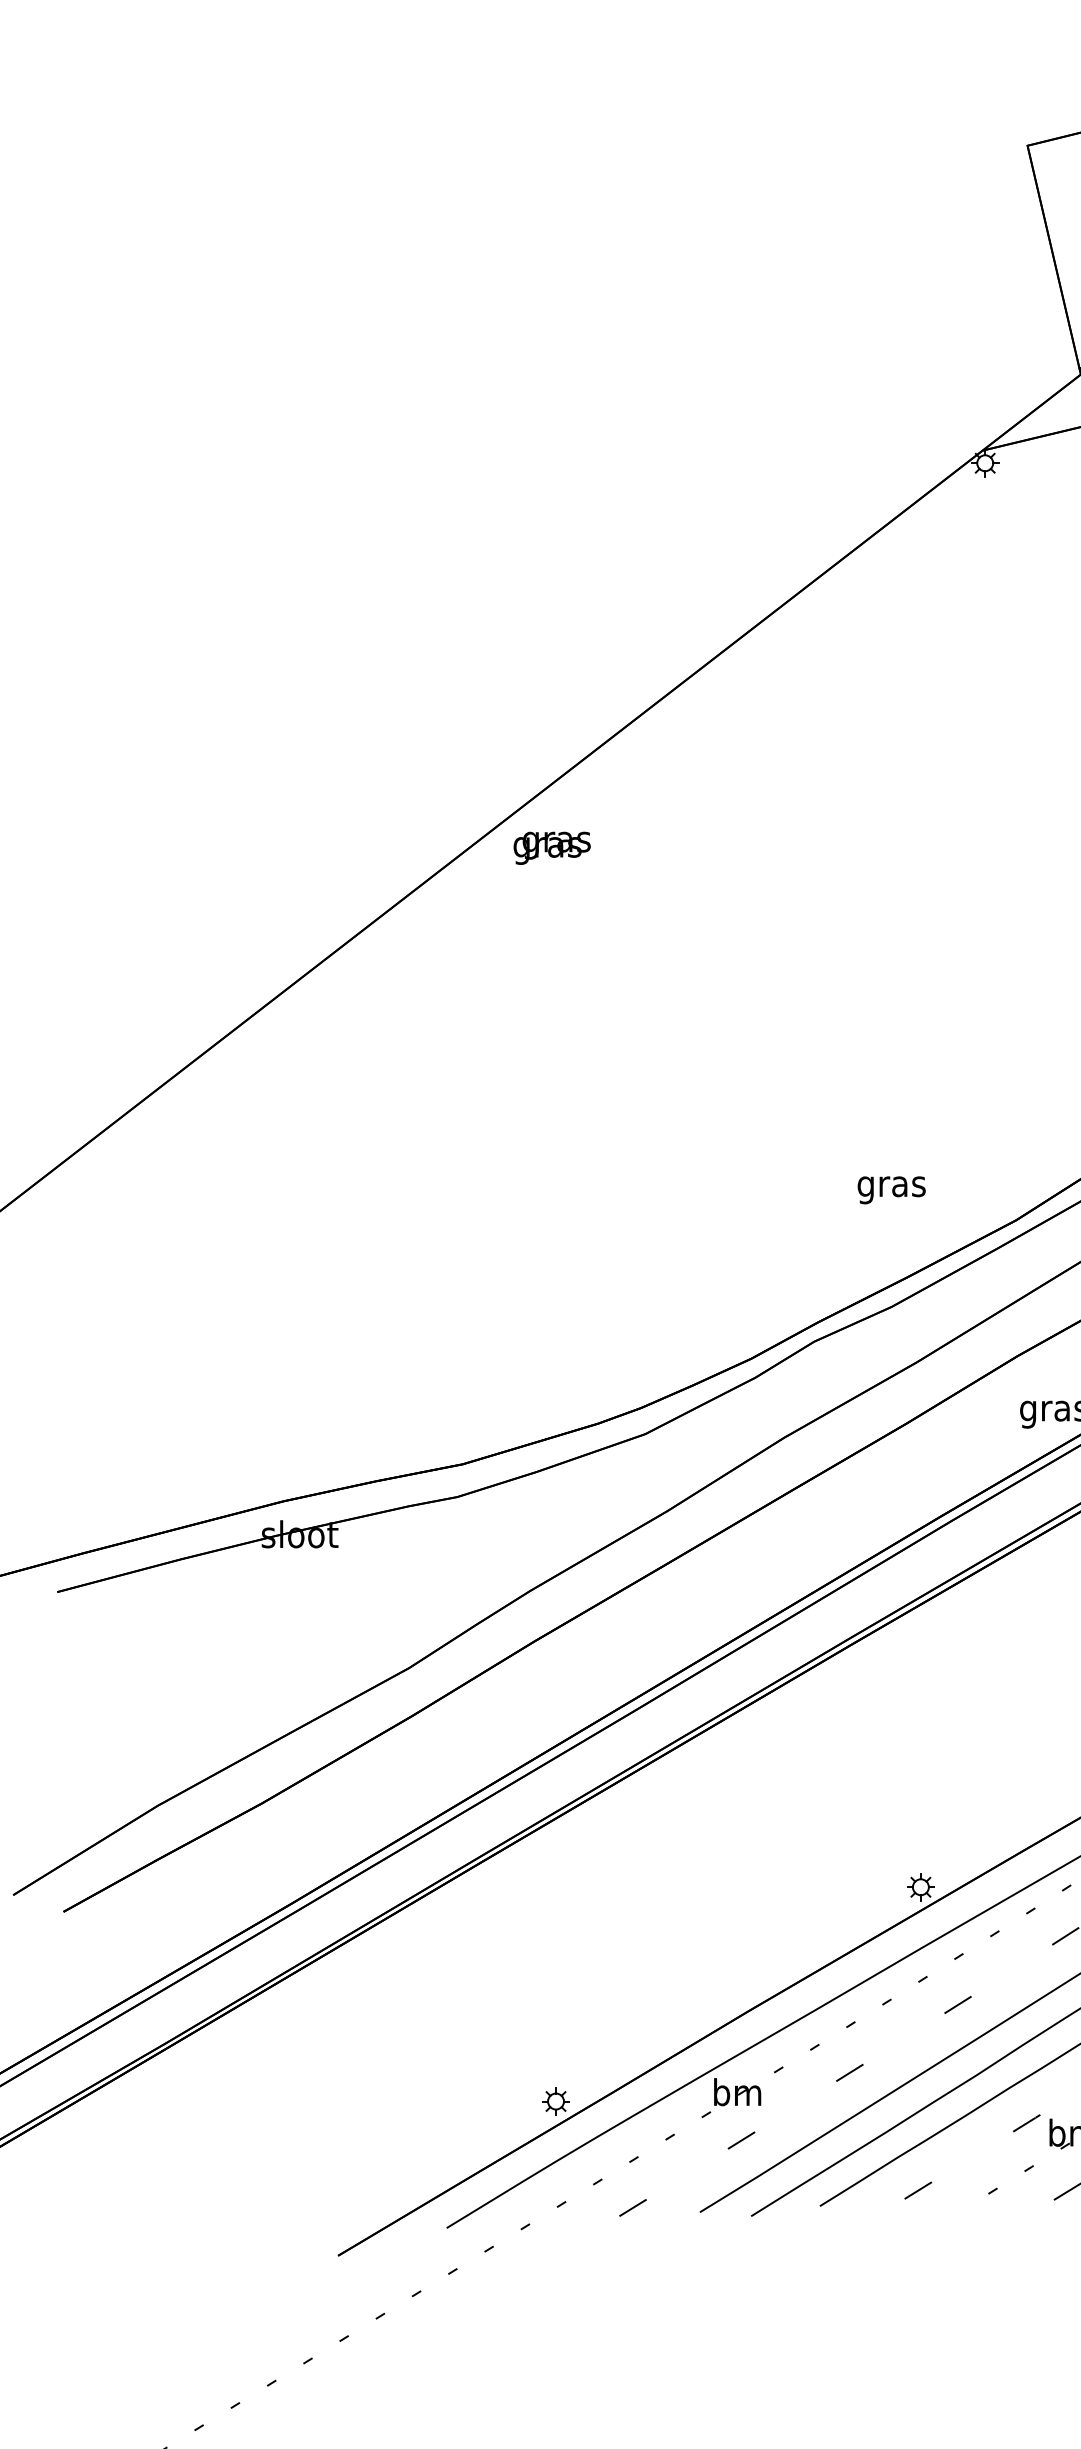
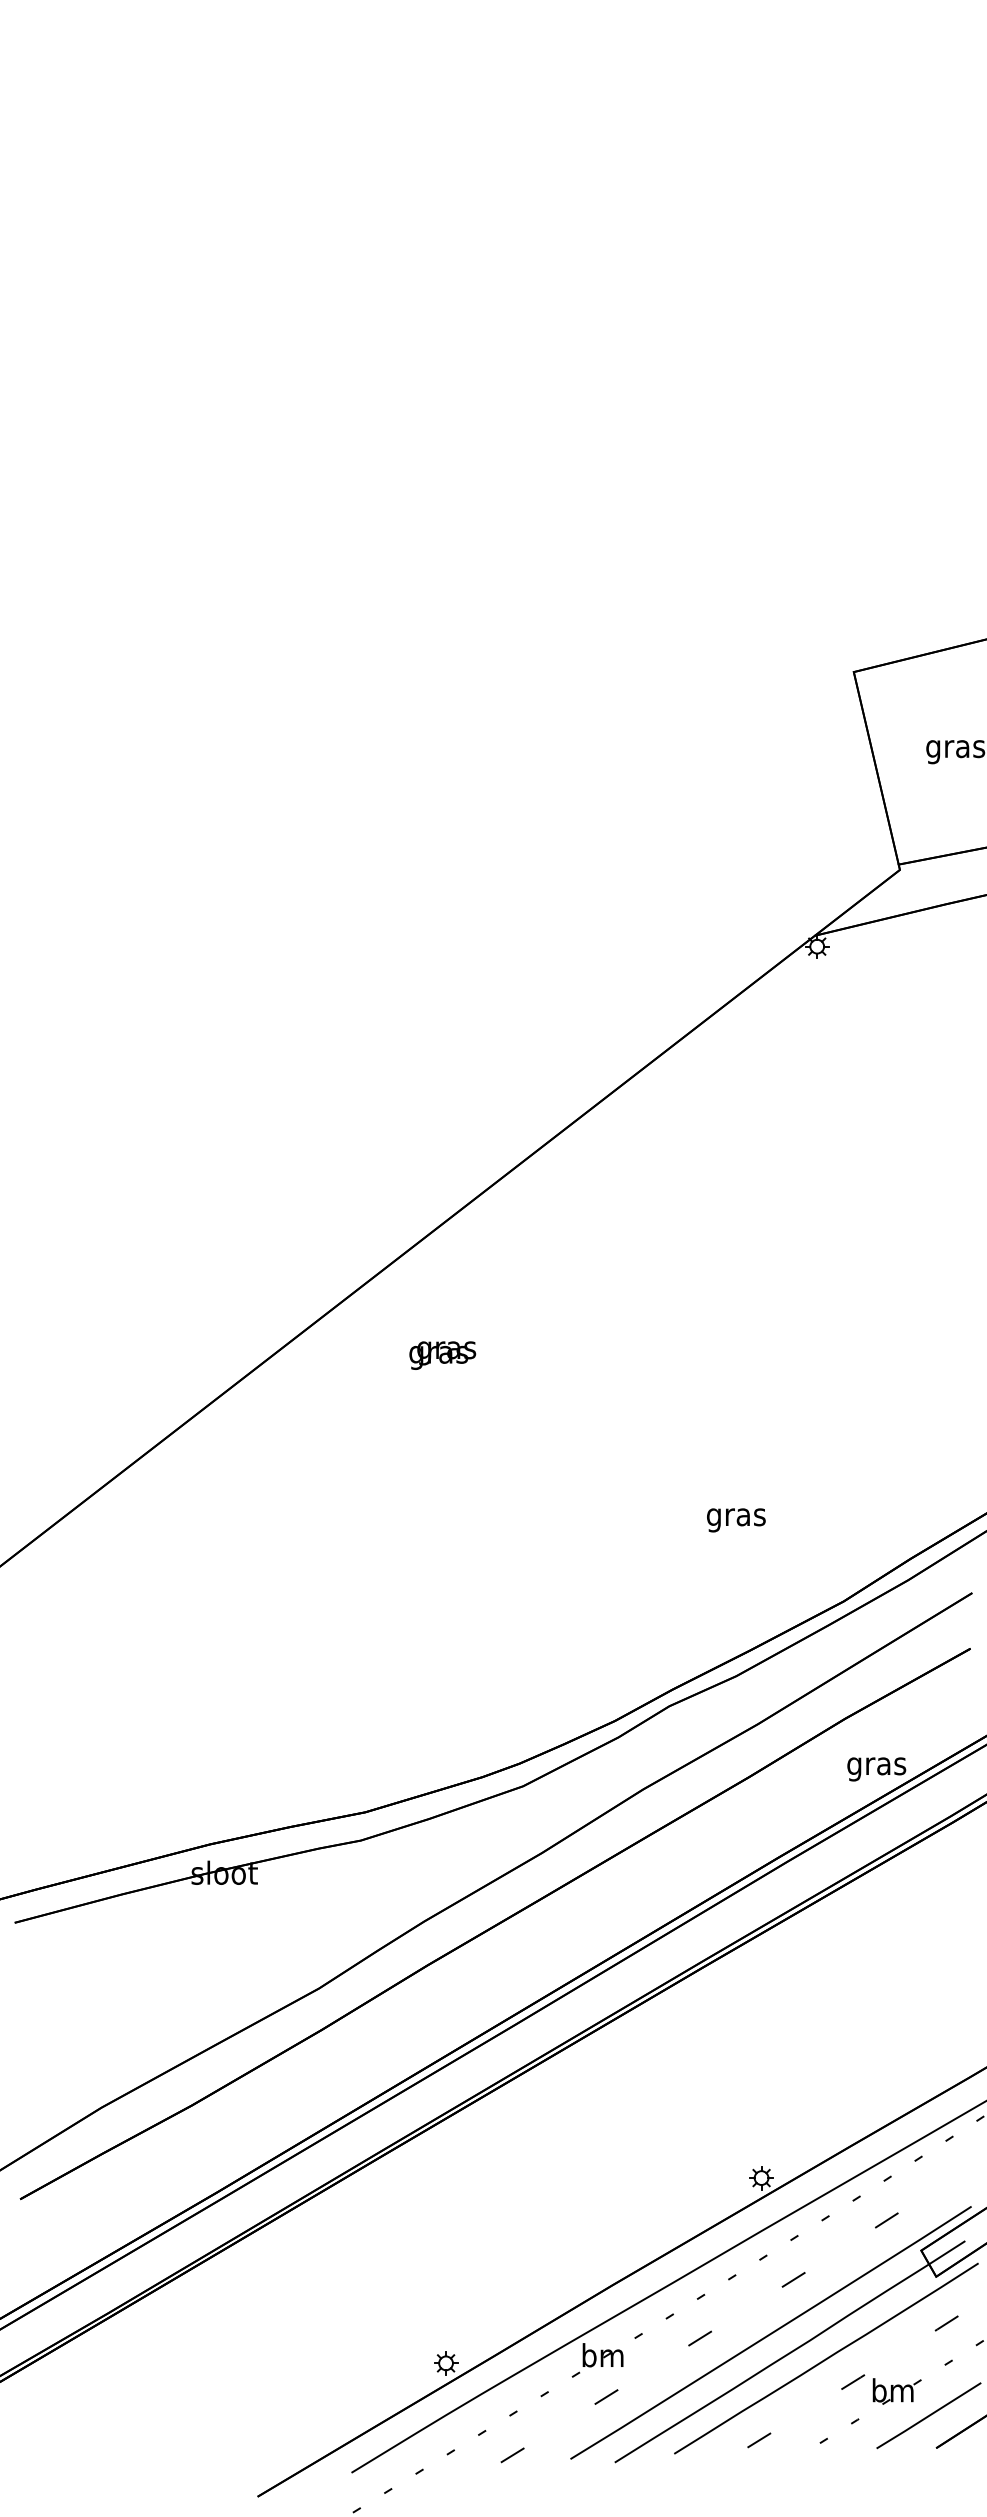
text: (551, 848) -> (442, 1355), moved
text: (891, 1190) -> (736, 1520), moved

